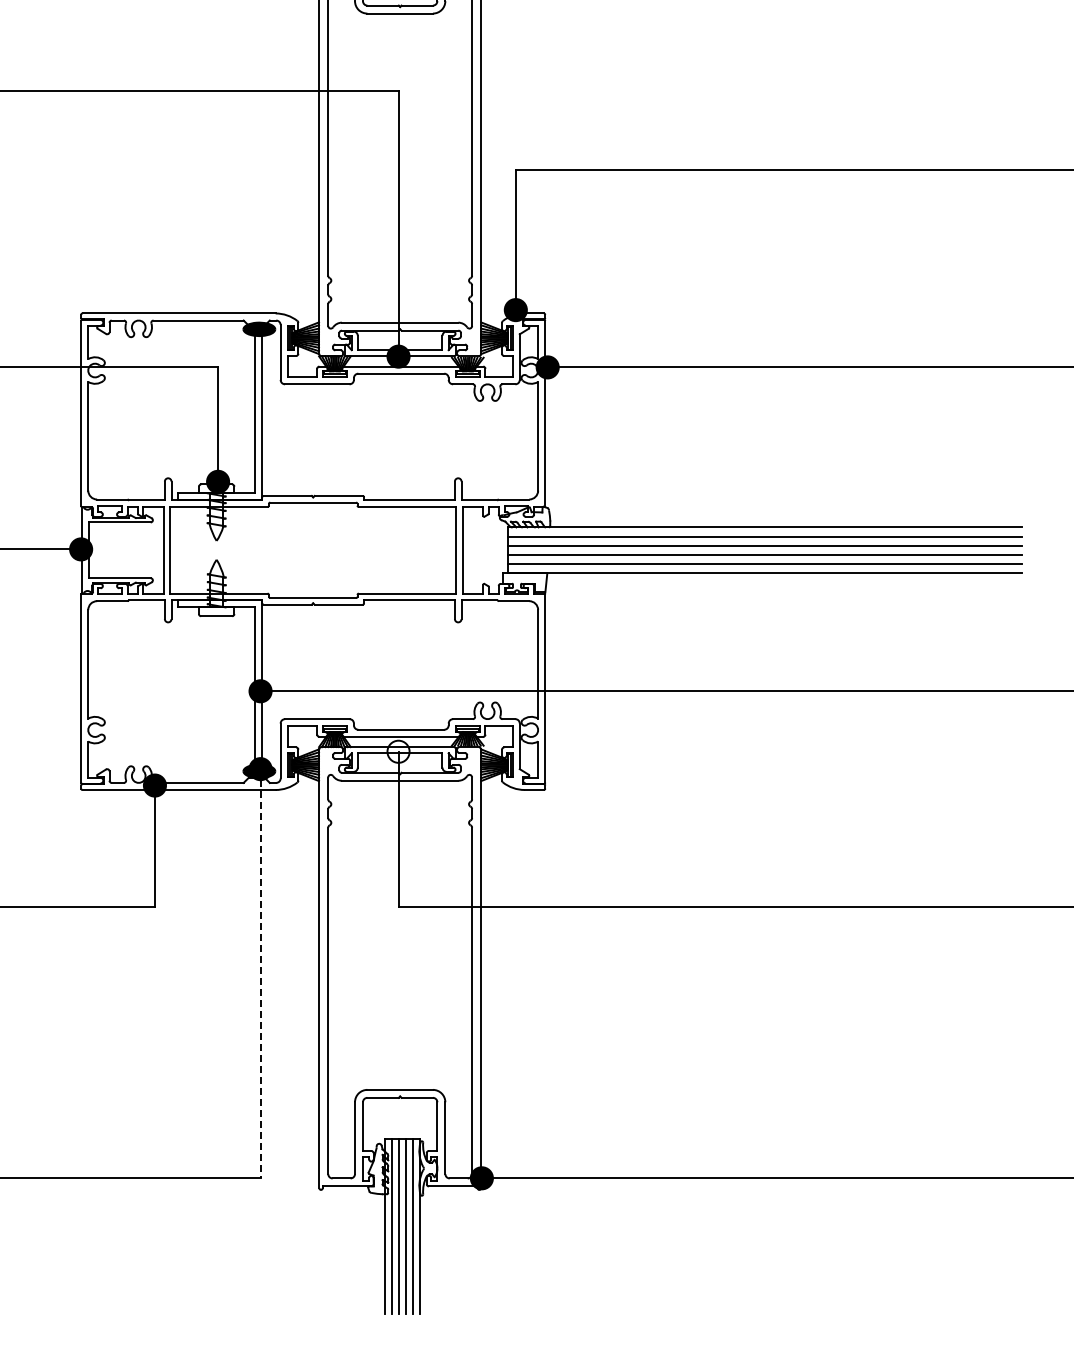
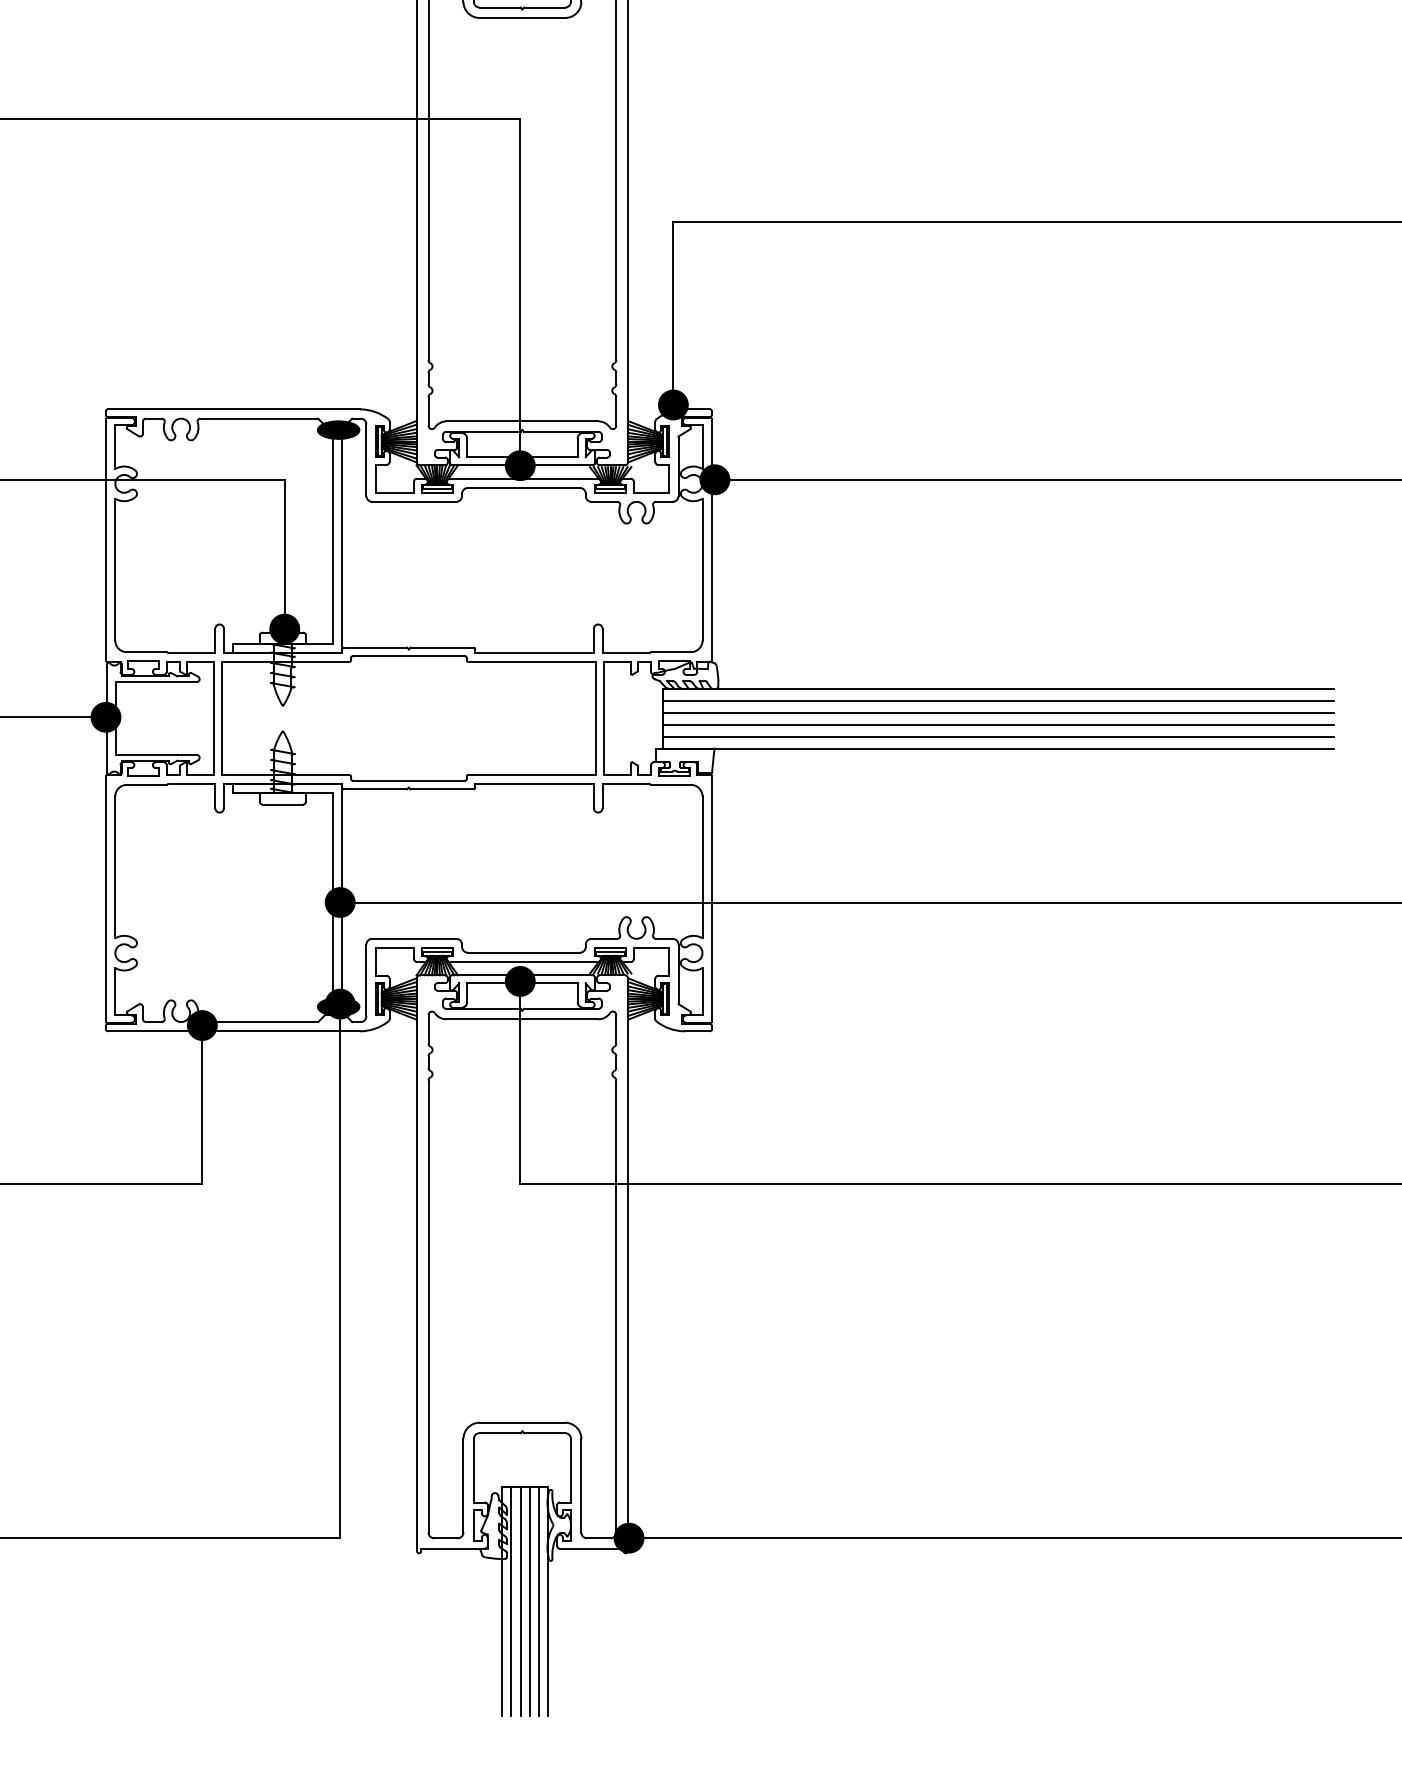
fill: (398, 751) -> (520, 981), added
line: (260, 973) -> (340, 1270), dashed -> solid

